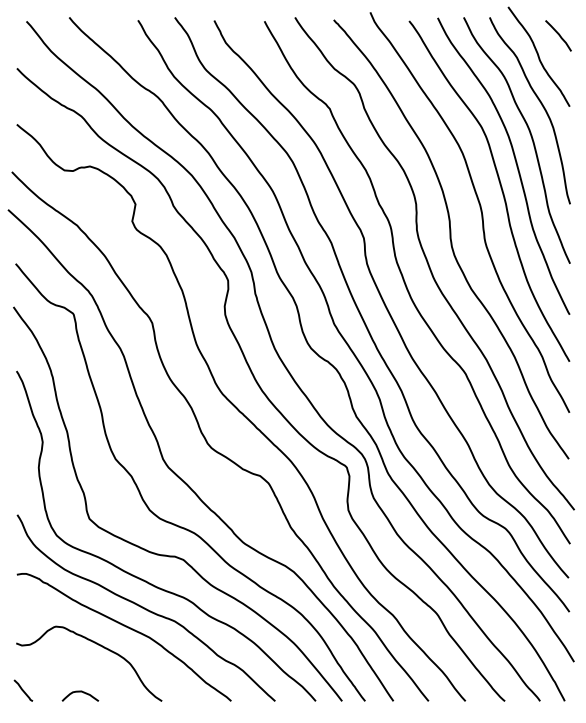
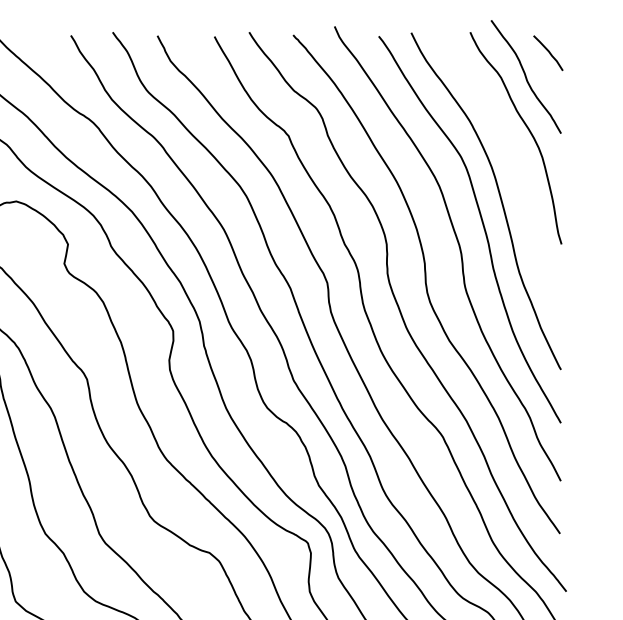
curve: (530, 136) -> (516, 167), removed

